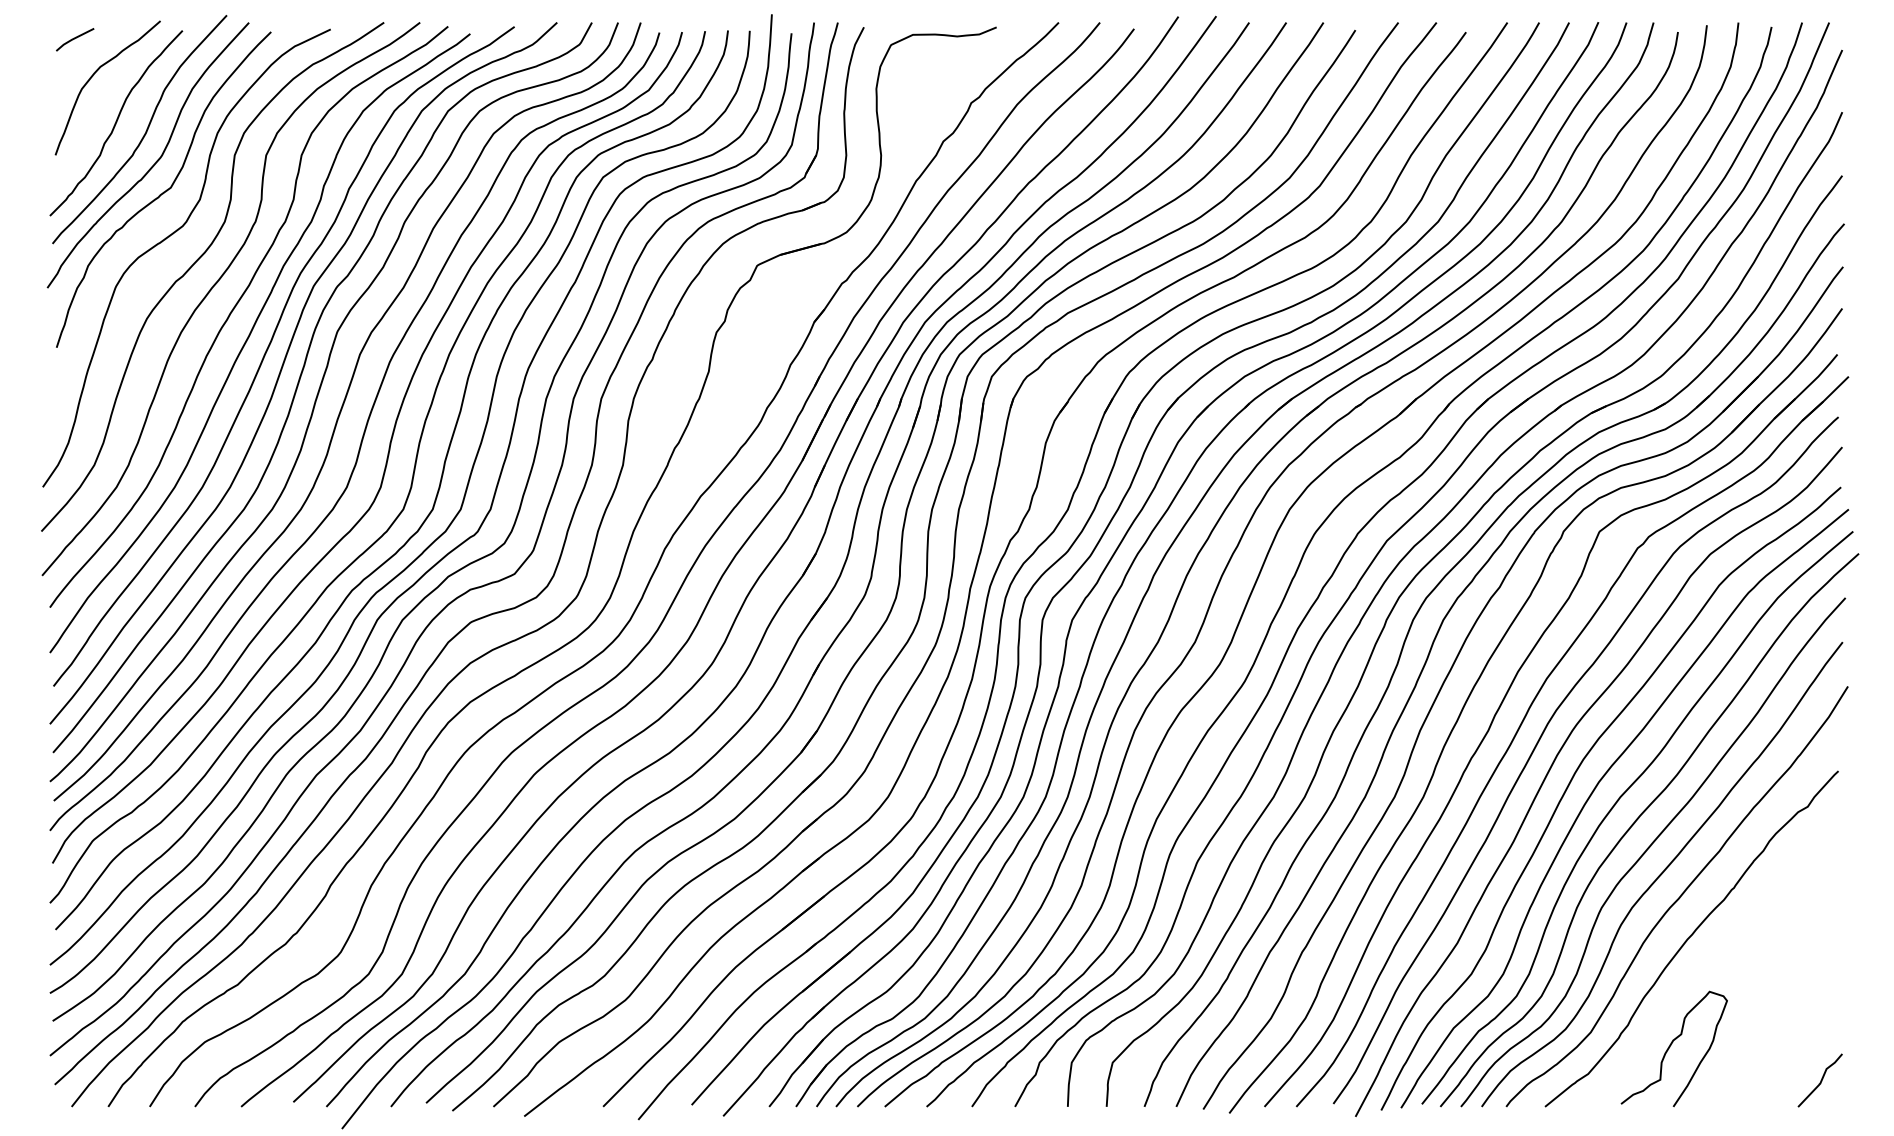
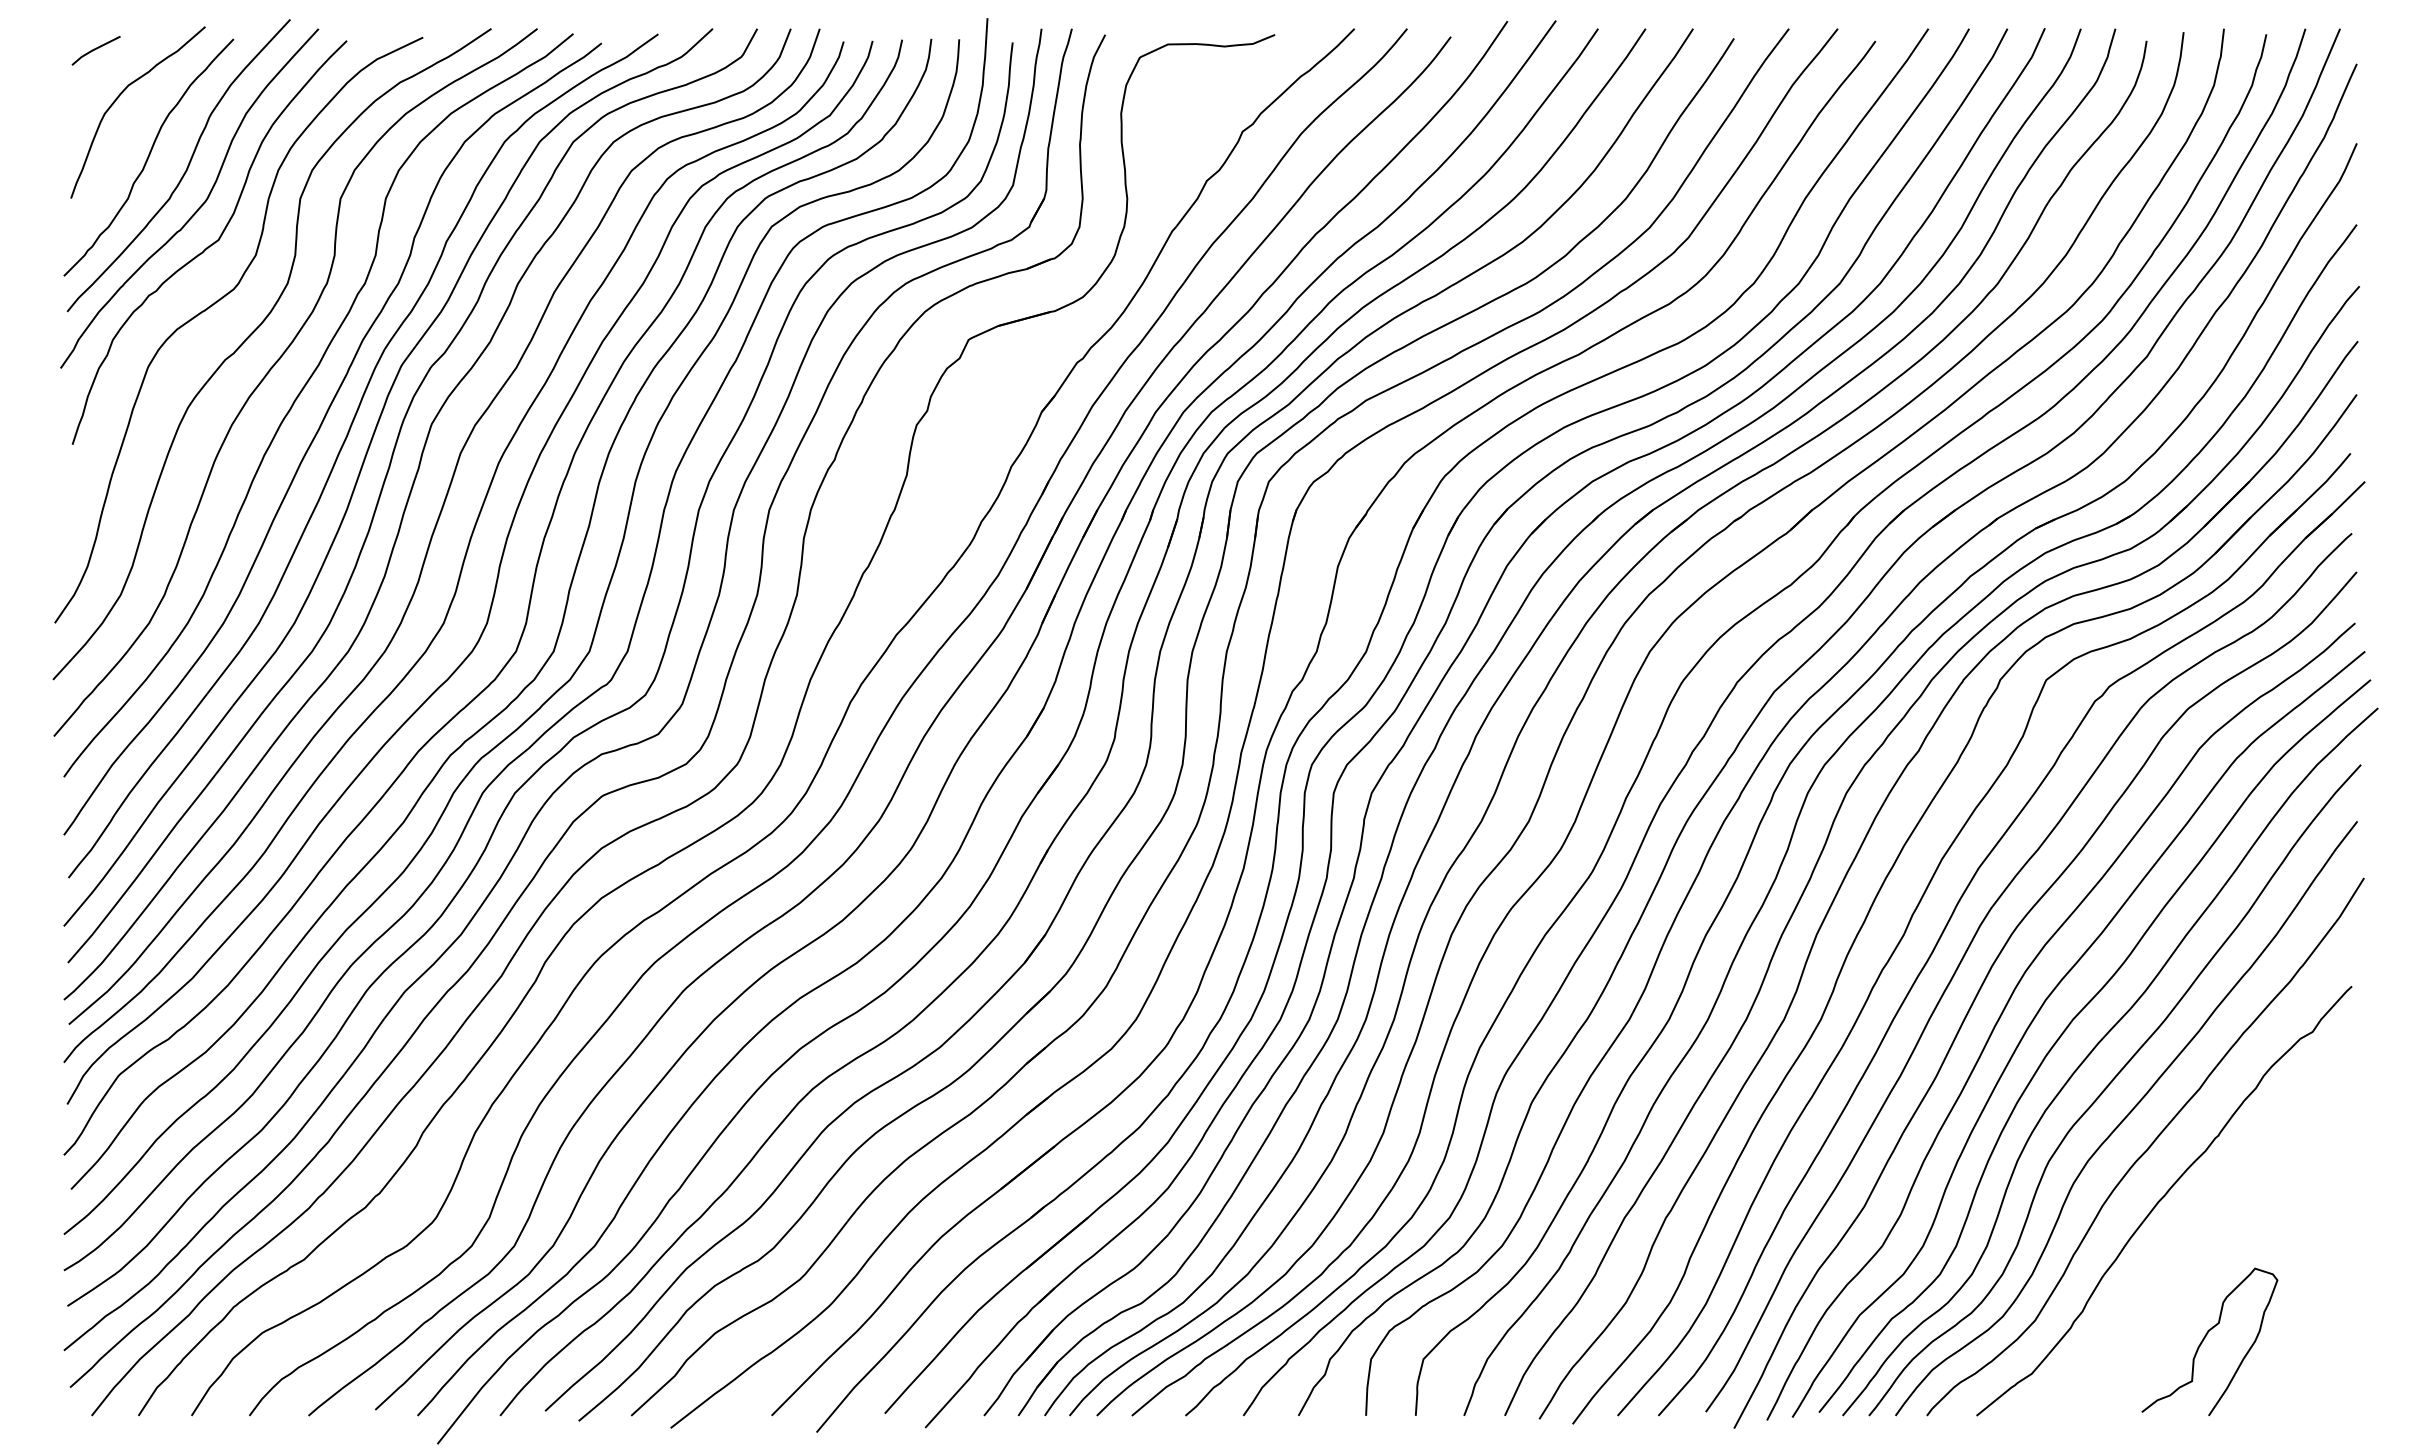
curve: (1670, 1046) -> (2205, 1338), moved
curve: (1820, 1080) -> (2329, 1381), removed

